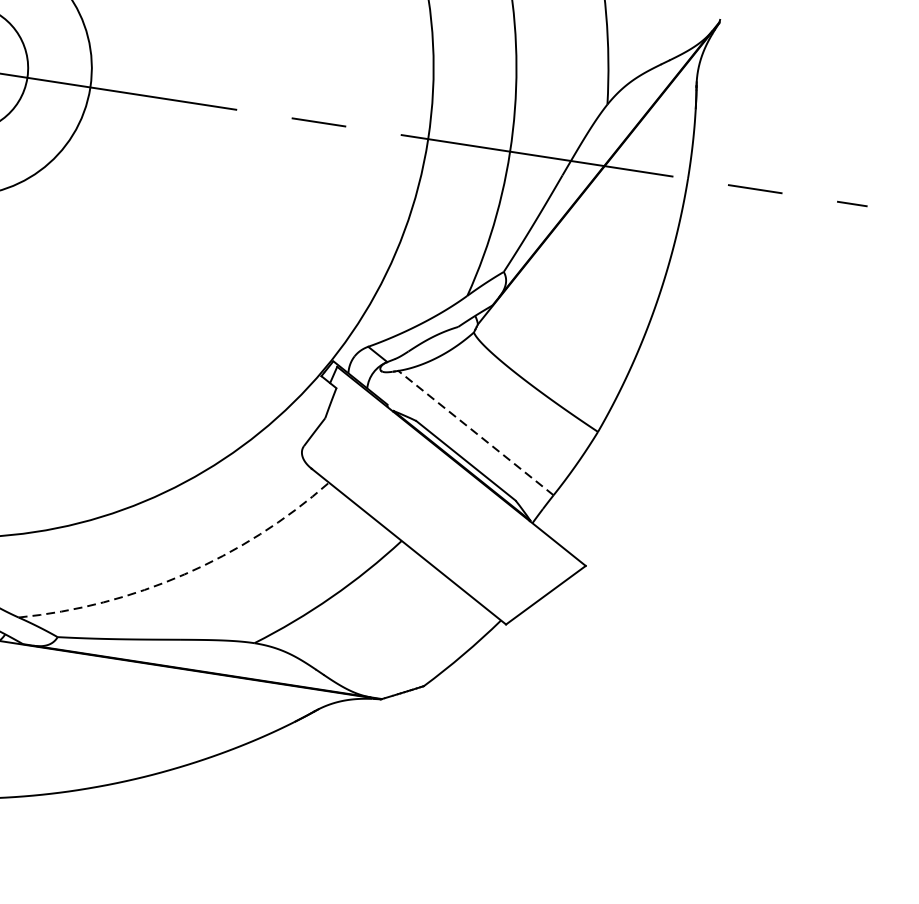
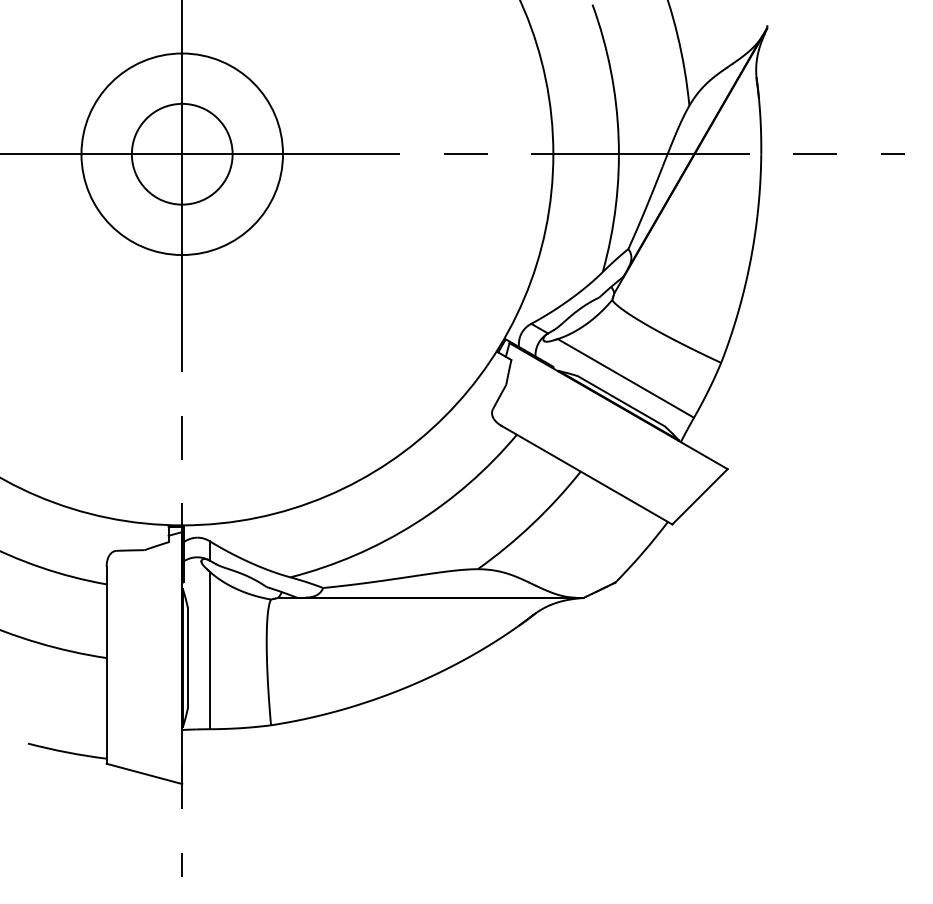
line: (475, 433) -> (625, 378), dashed -> solid
arc: (184, 573) -> (414, 523), dashed -> solid

